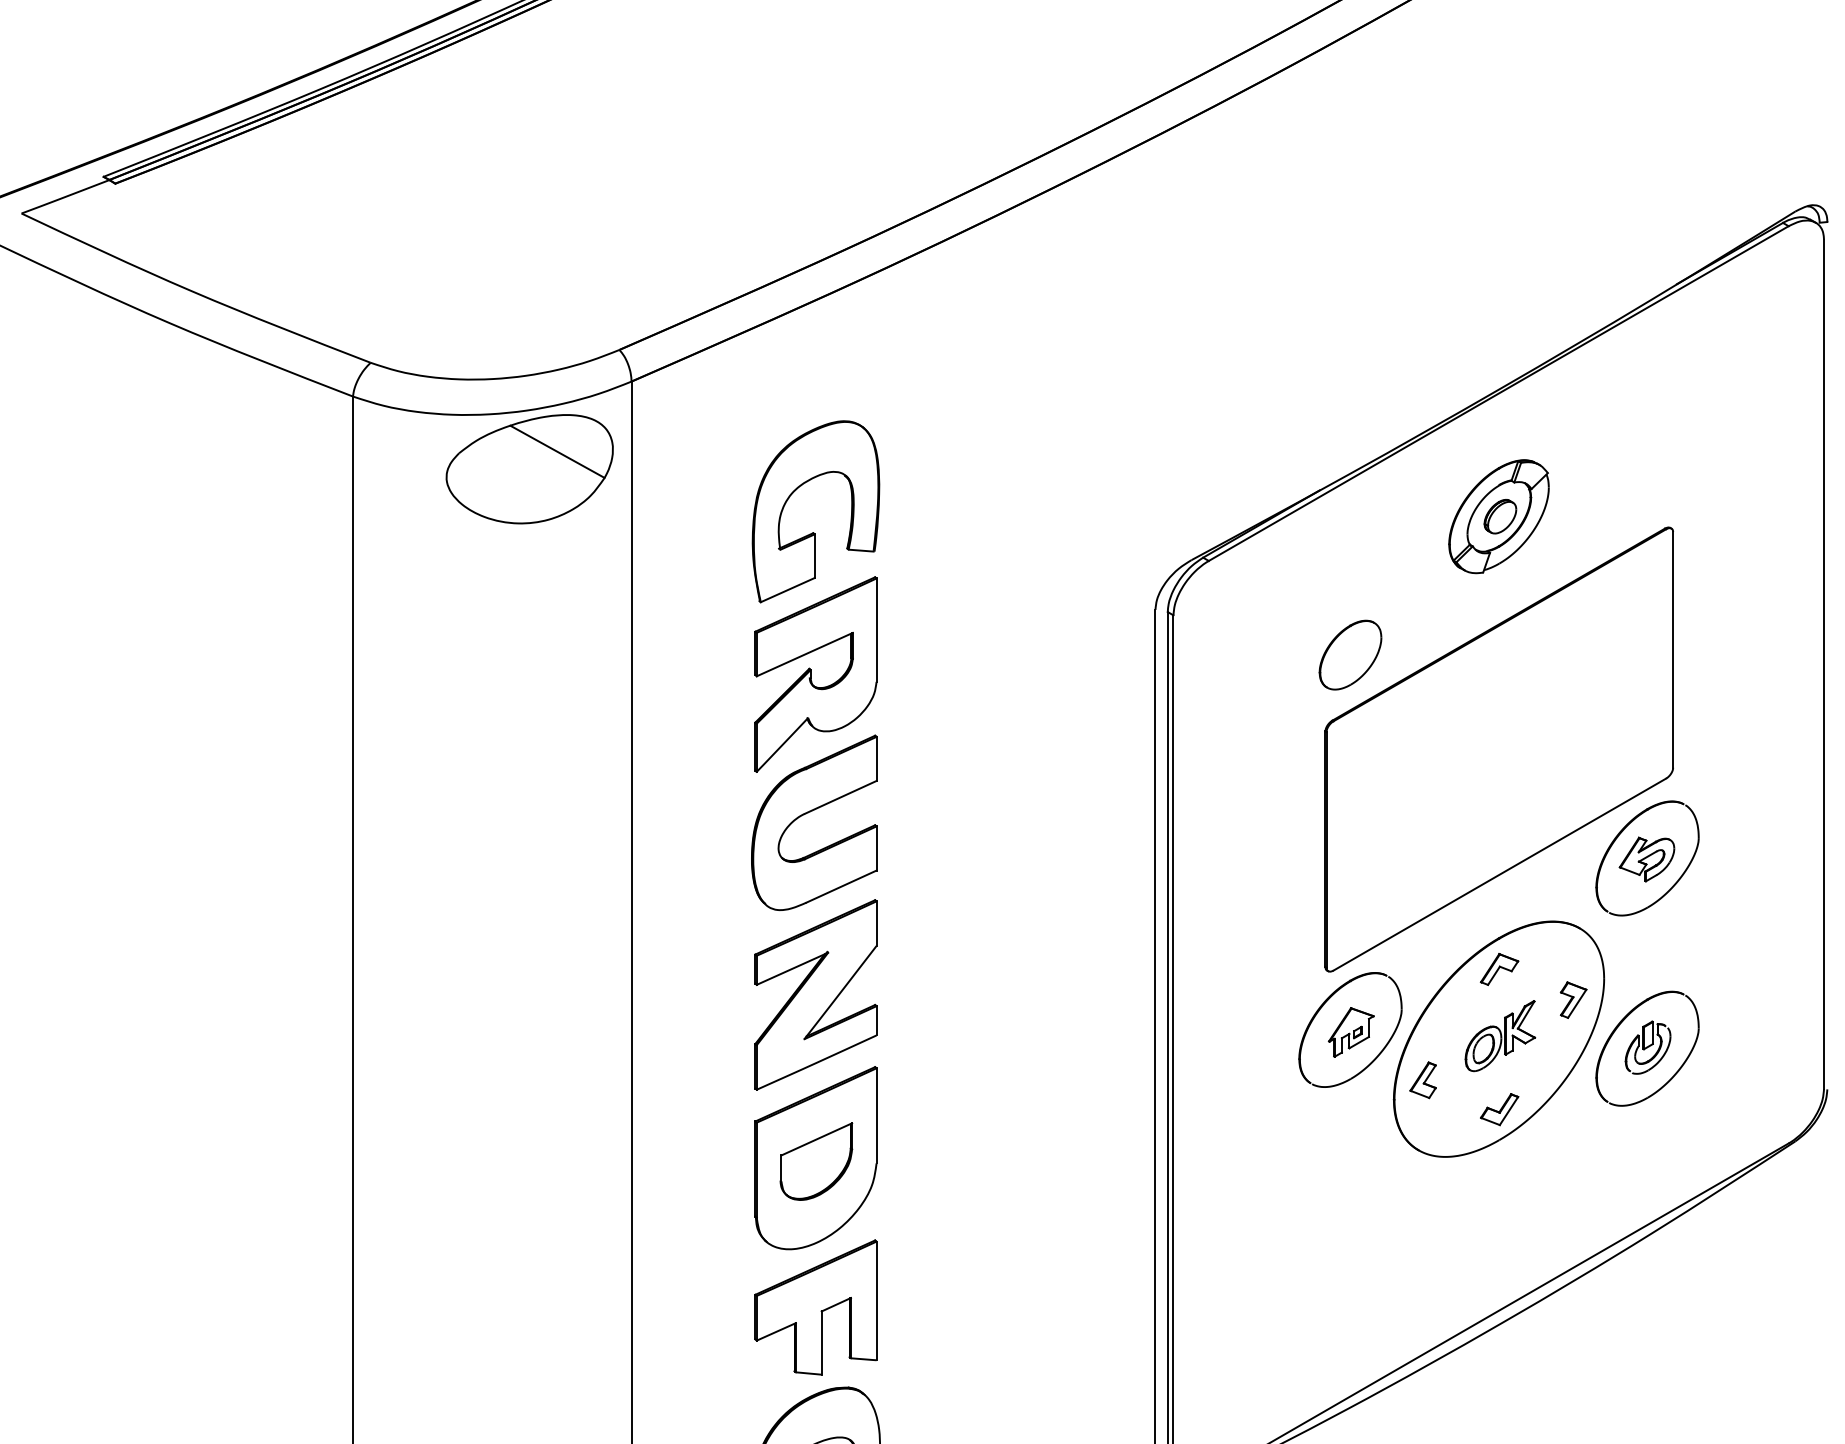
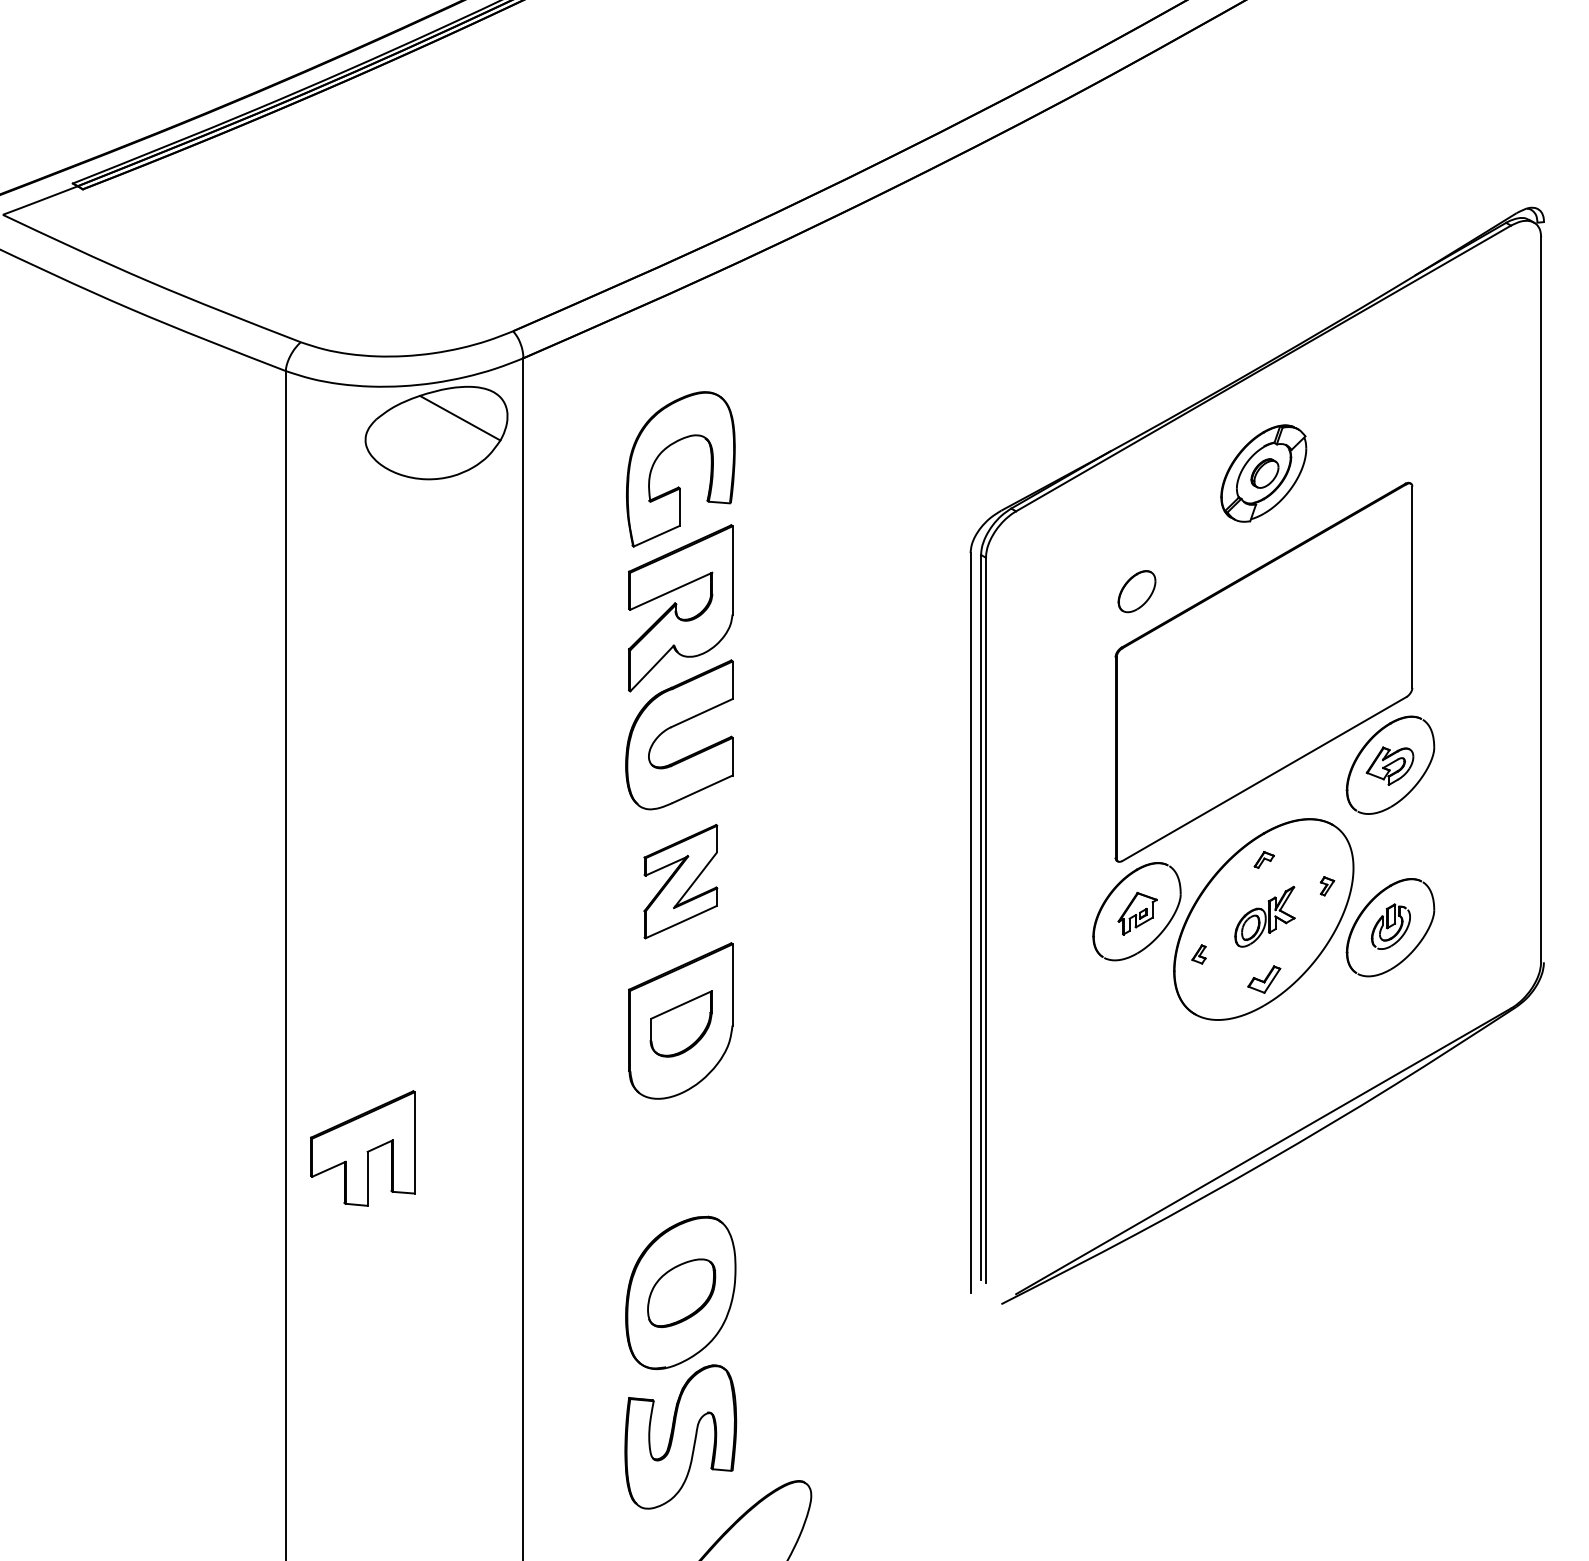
part: (1349, 654) -> (1136, 591), size x0.7
part: (1499, 968) -> (1264, 859), size x0.6
part: (815, 994) -> (680, 881), size x0.7
part: (1573, 1000) -> (1327, 886), size x0.6
part: (1422, 1080) -> (1198, 954), size x0.6
part: (815, 1307) -> (362, 1148), moved

